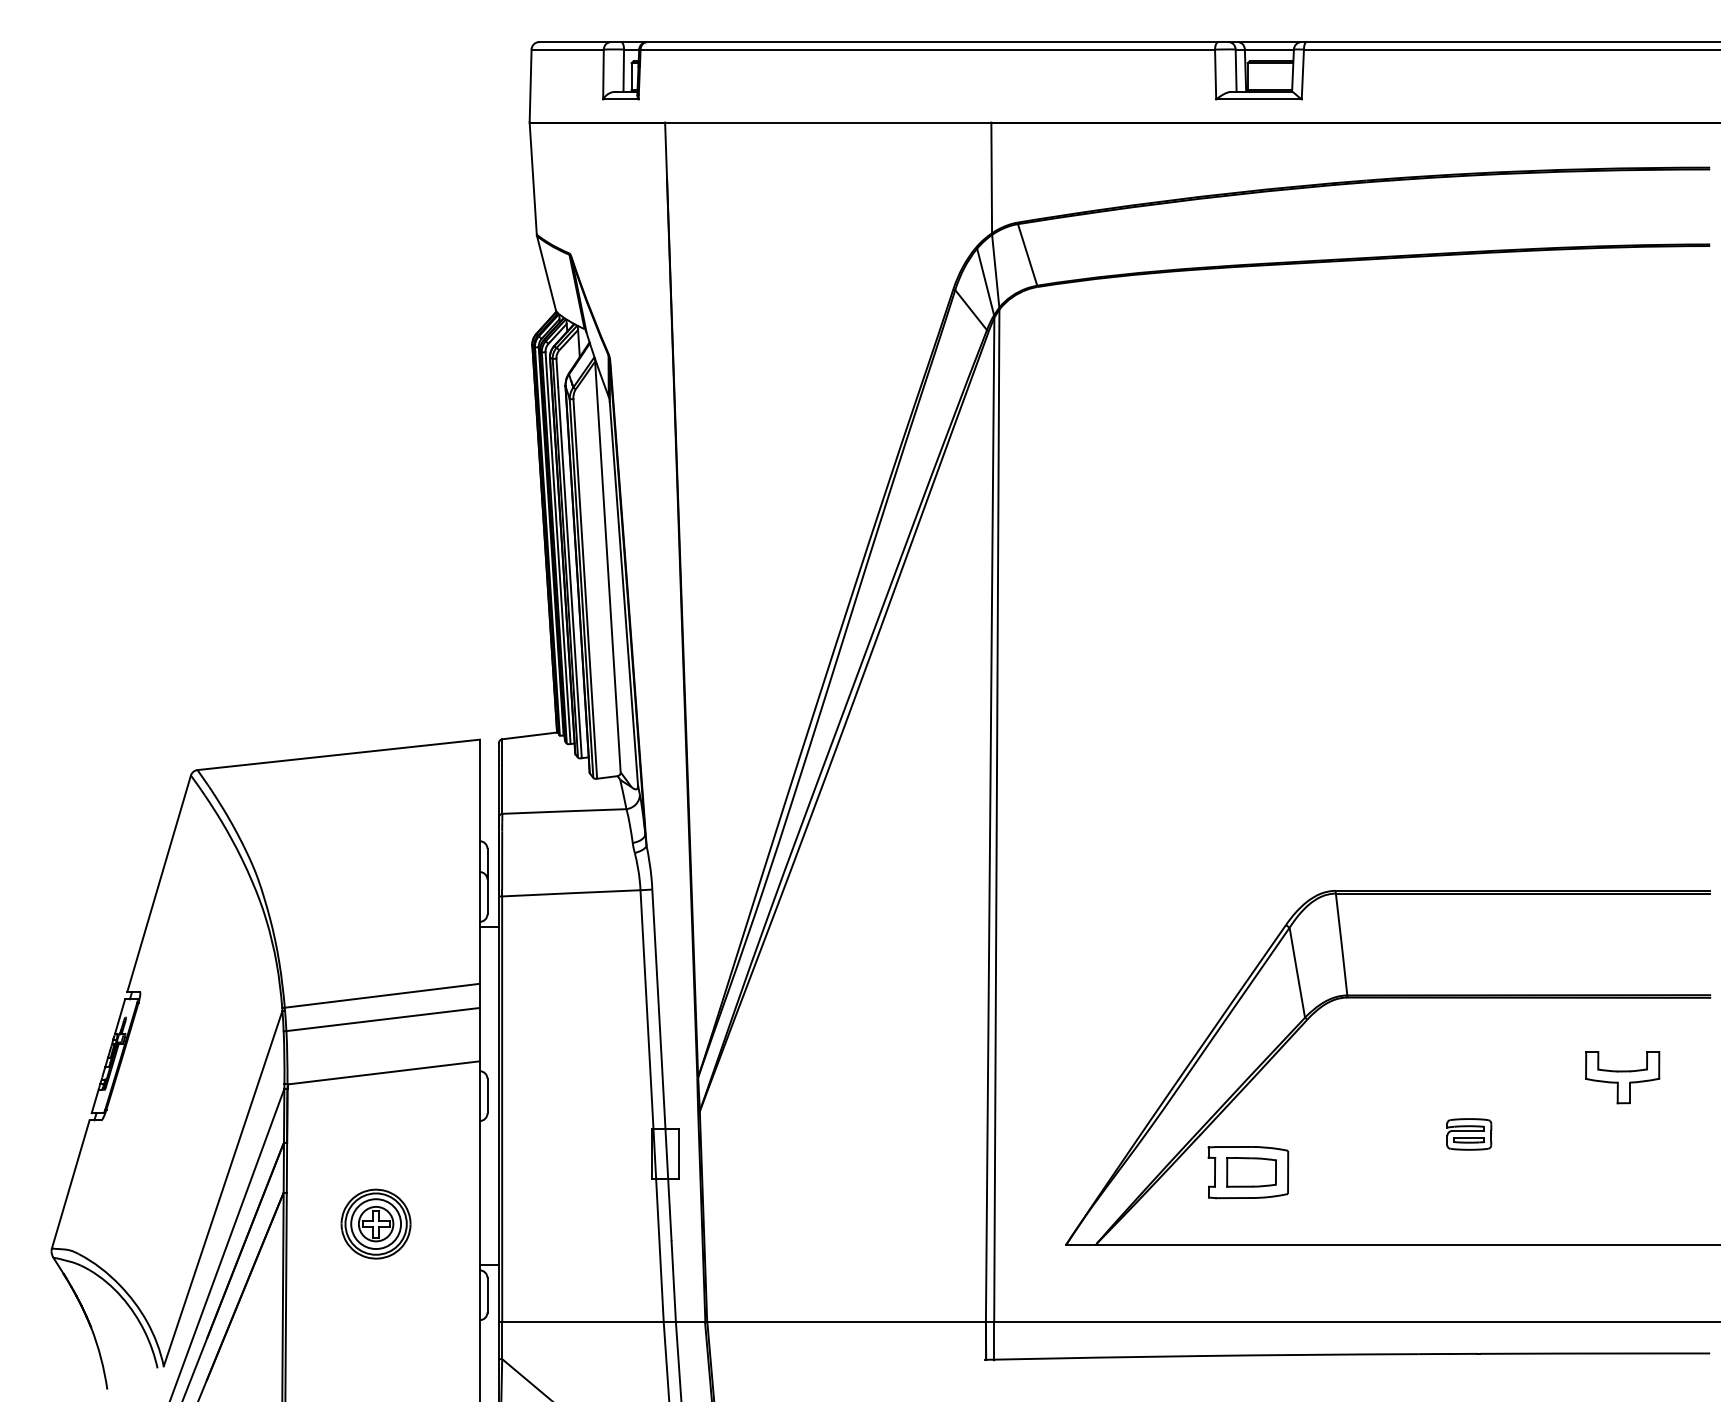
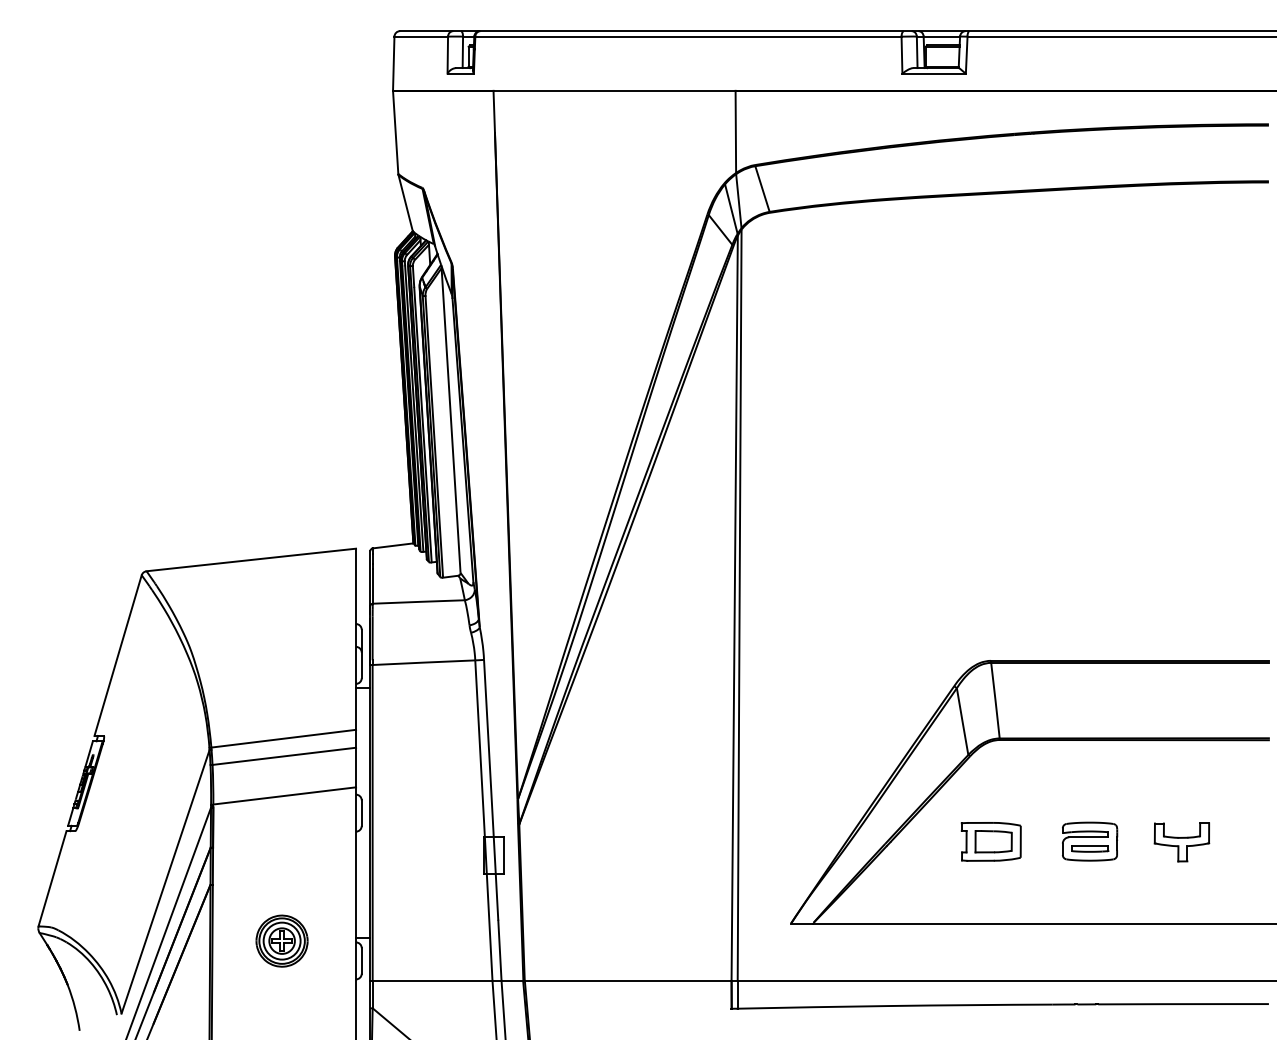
part: (1622, 1077) -> (1181, 842), moved
part: (1469, 1134) -> (1090, 841), size x1.67
part: (1247, 1172) -> (990, 841), moved
part: (375, 1223) -> (281, 940), moved

